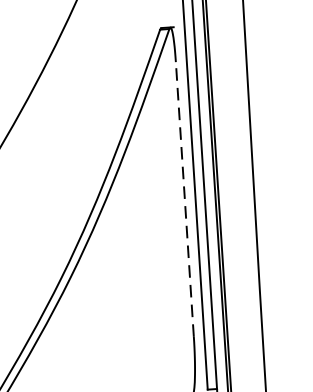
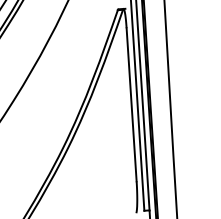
line: (184, 198) -> (131, 104), dashed -> solid

